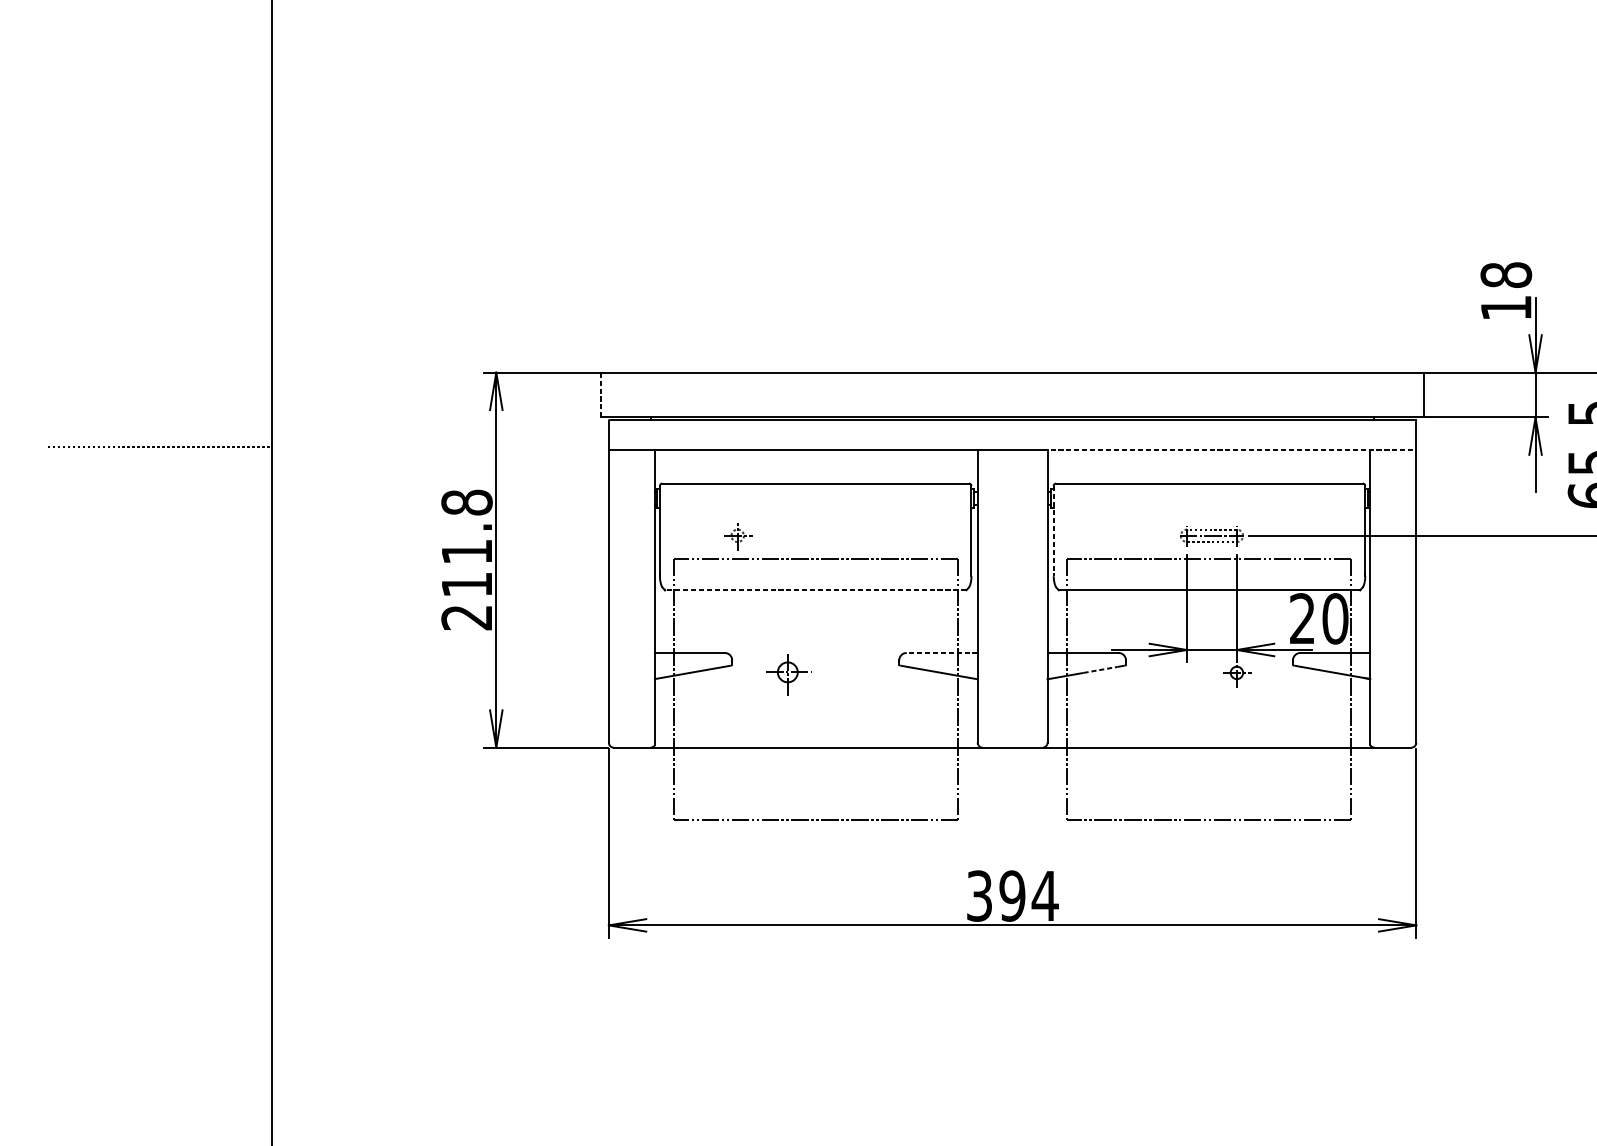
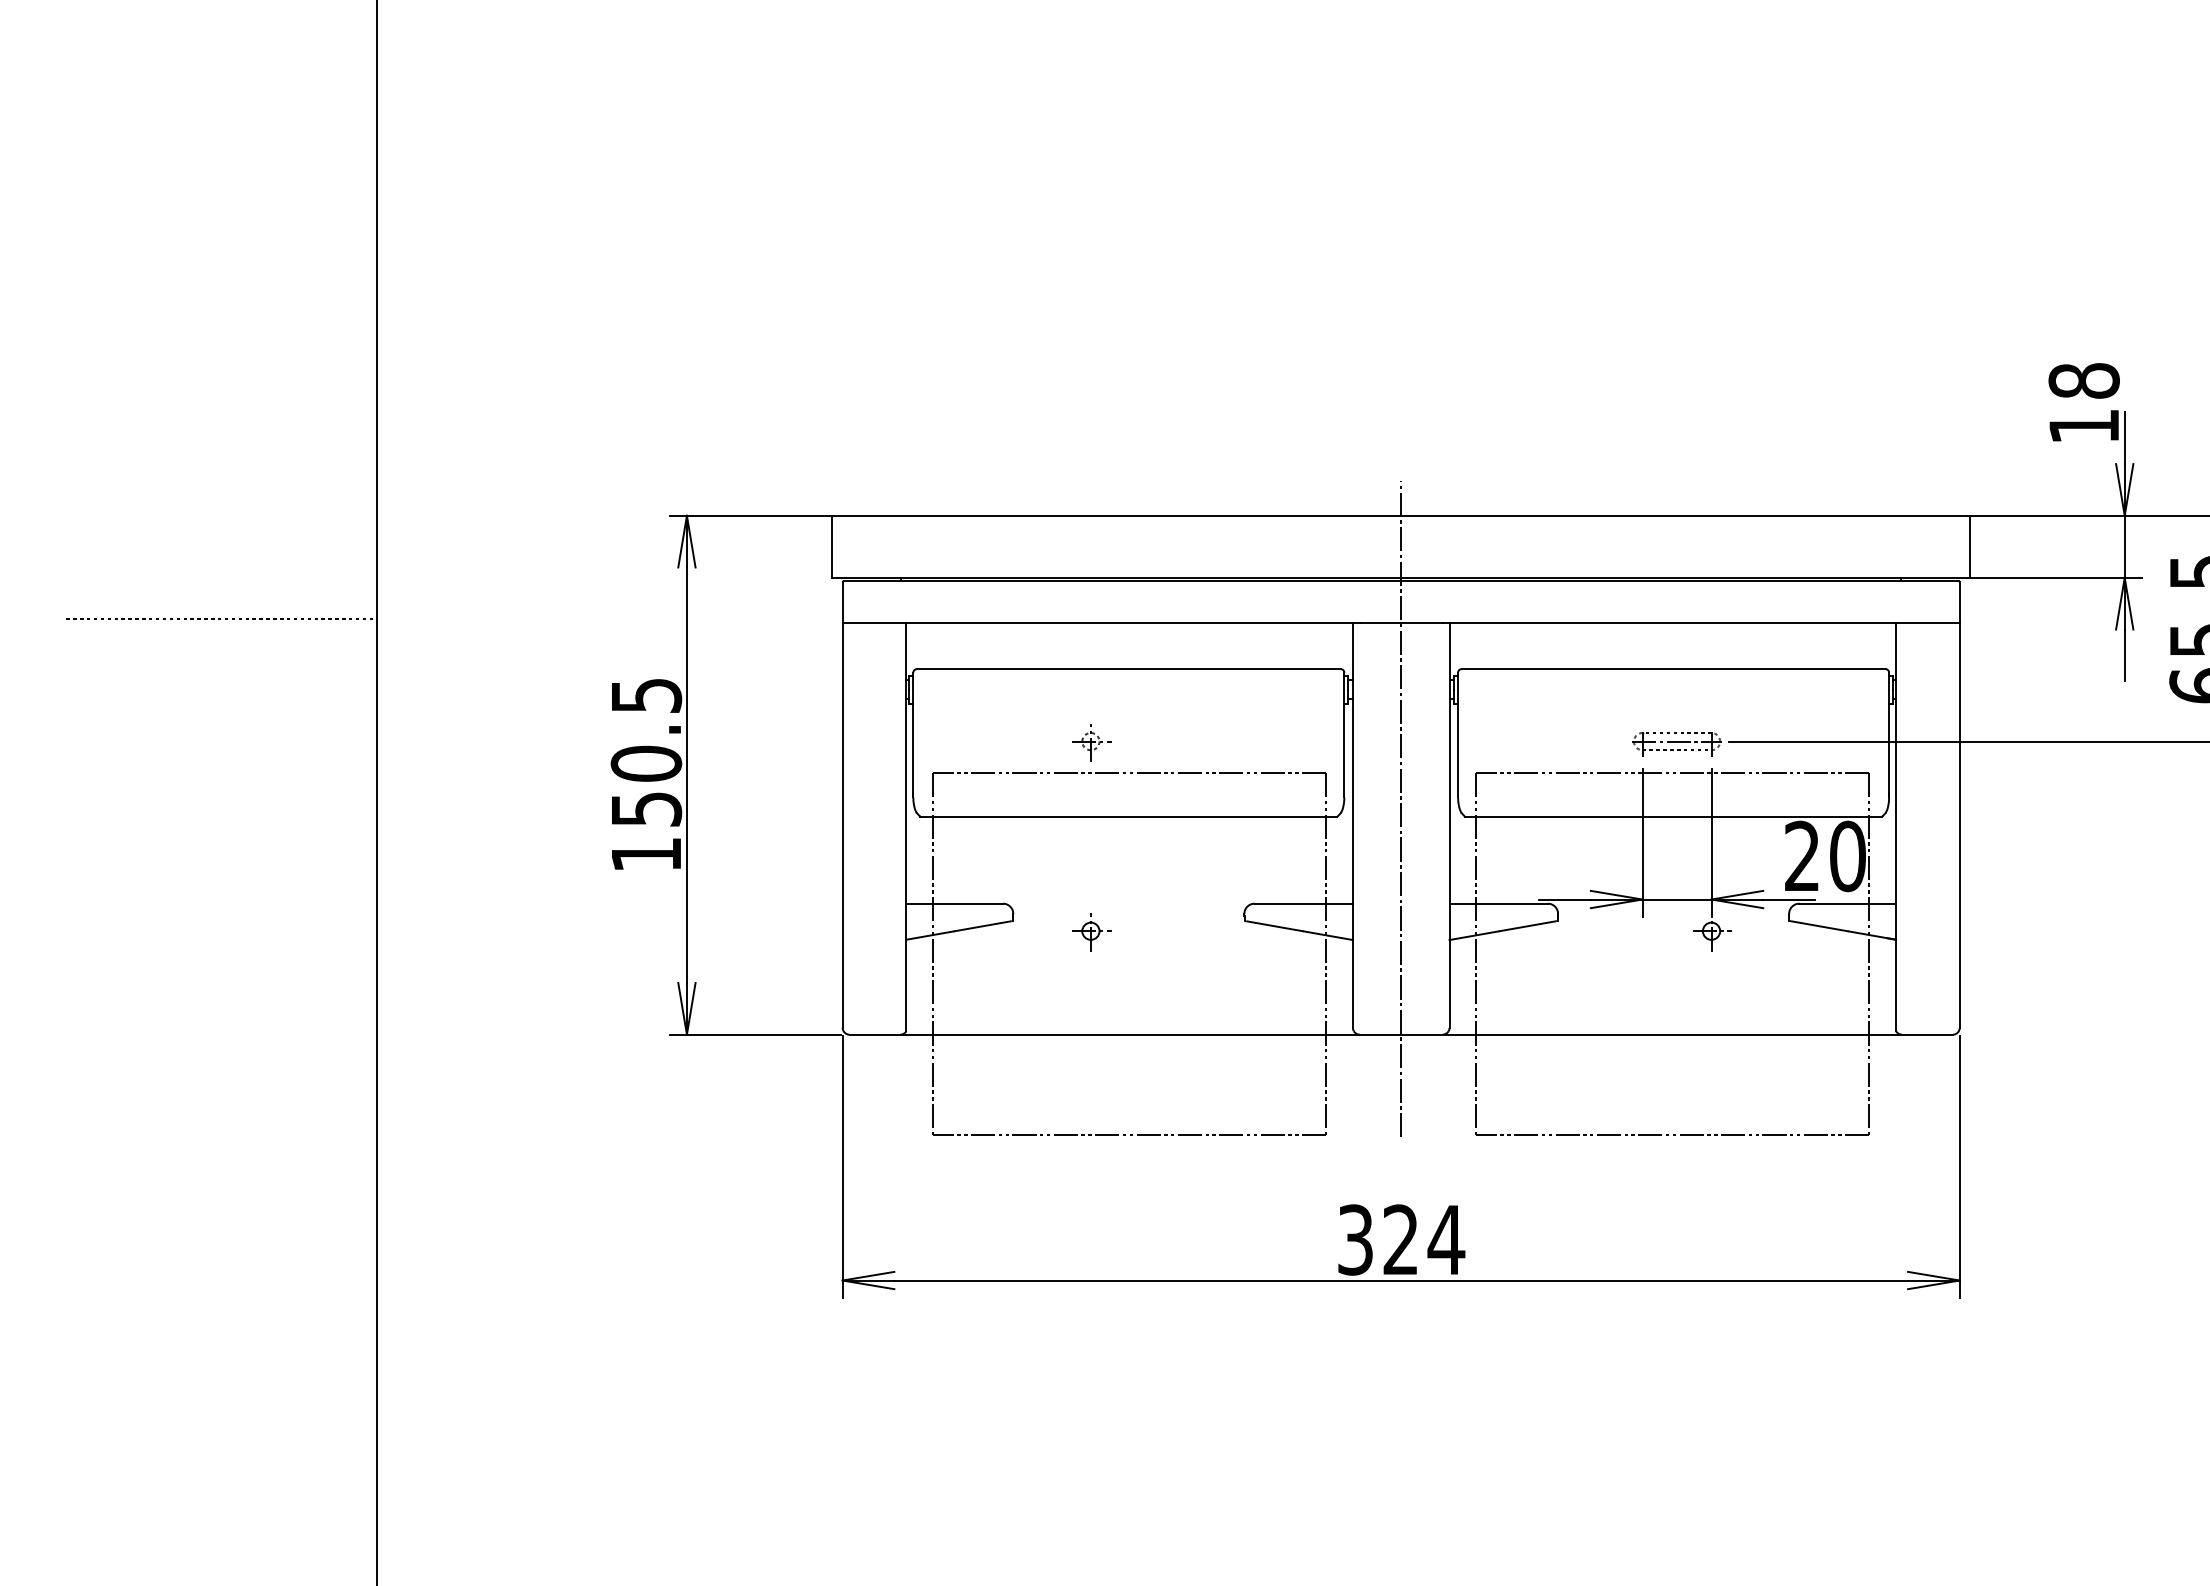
line: (601, 395) -> (832, 547), dashed -> solid
line: (1229, 449) -> (1701, 622), dashed -> solid
line: (1054, 531) -> (1458, 735), dashed -> solid
part: (738, 536) -> (1091, 742), moved
text: (467, 559) -> (646, 774), 211.8 -> 150.5
line: (1012, 584) -> (1401, 808), added
line: (815, 589) -> (1128, 816), dashed -> solid
line: (941, 652) -> (1303, 903), dashed -> solid
line: (1100, 670) -> (1522, 927), dashed -> solid
part: (788, 673) -> (1091, 932), size x0.62
text: (1012, 895) -> (1400, 1239), 394 -> 324

